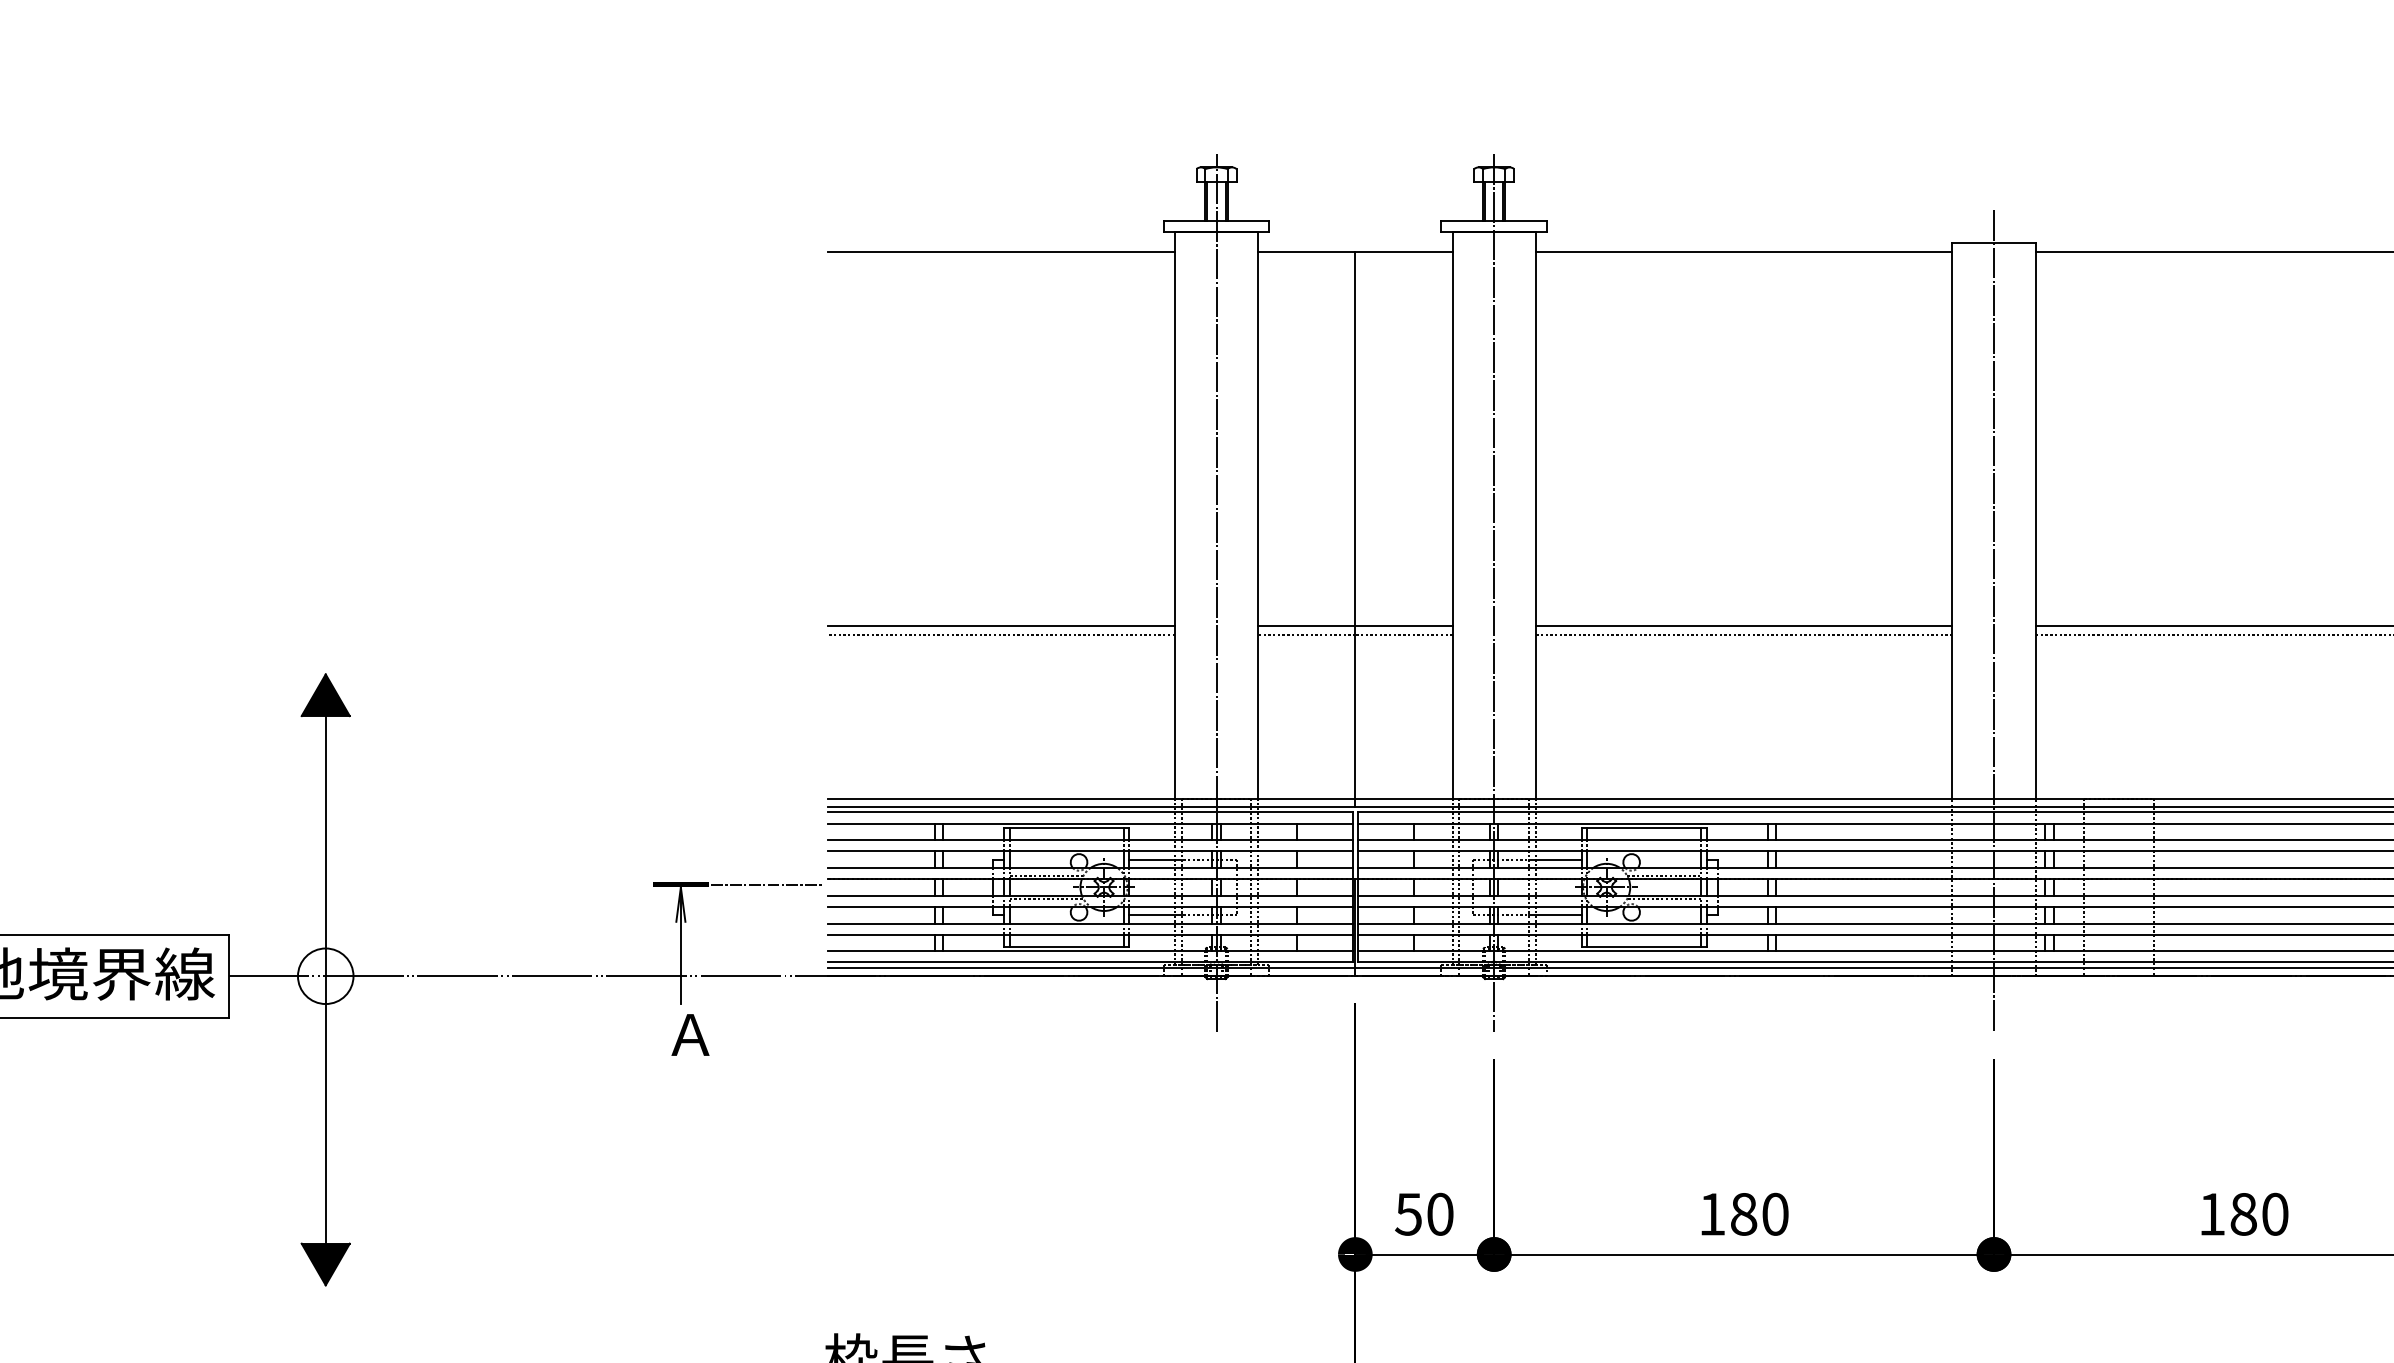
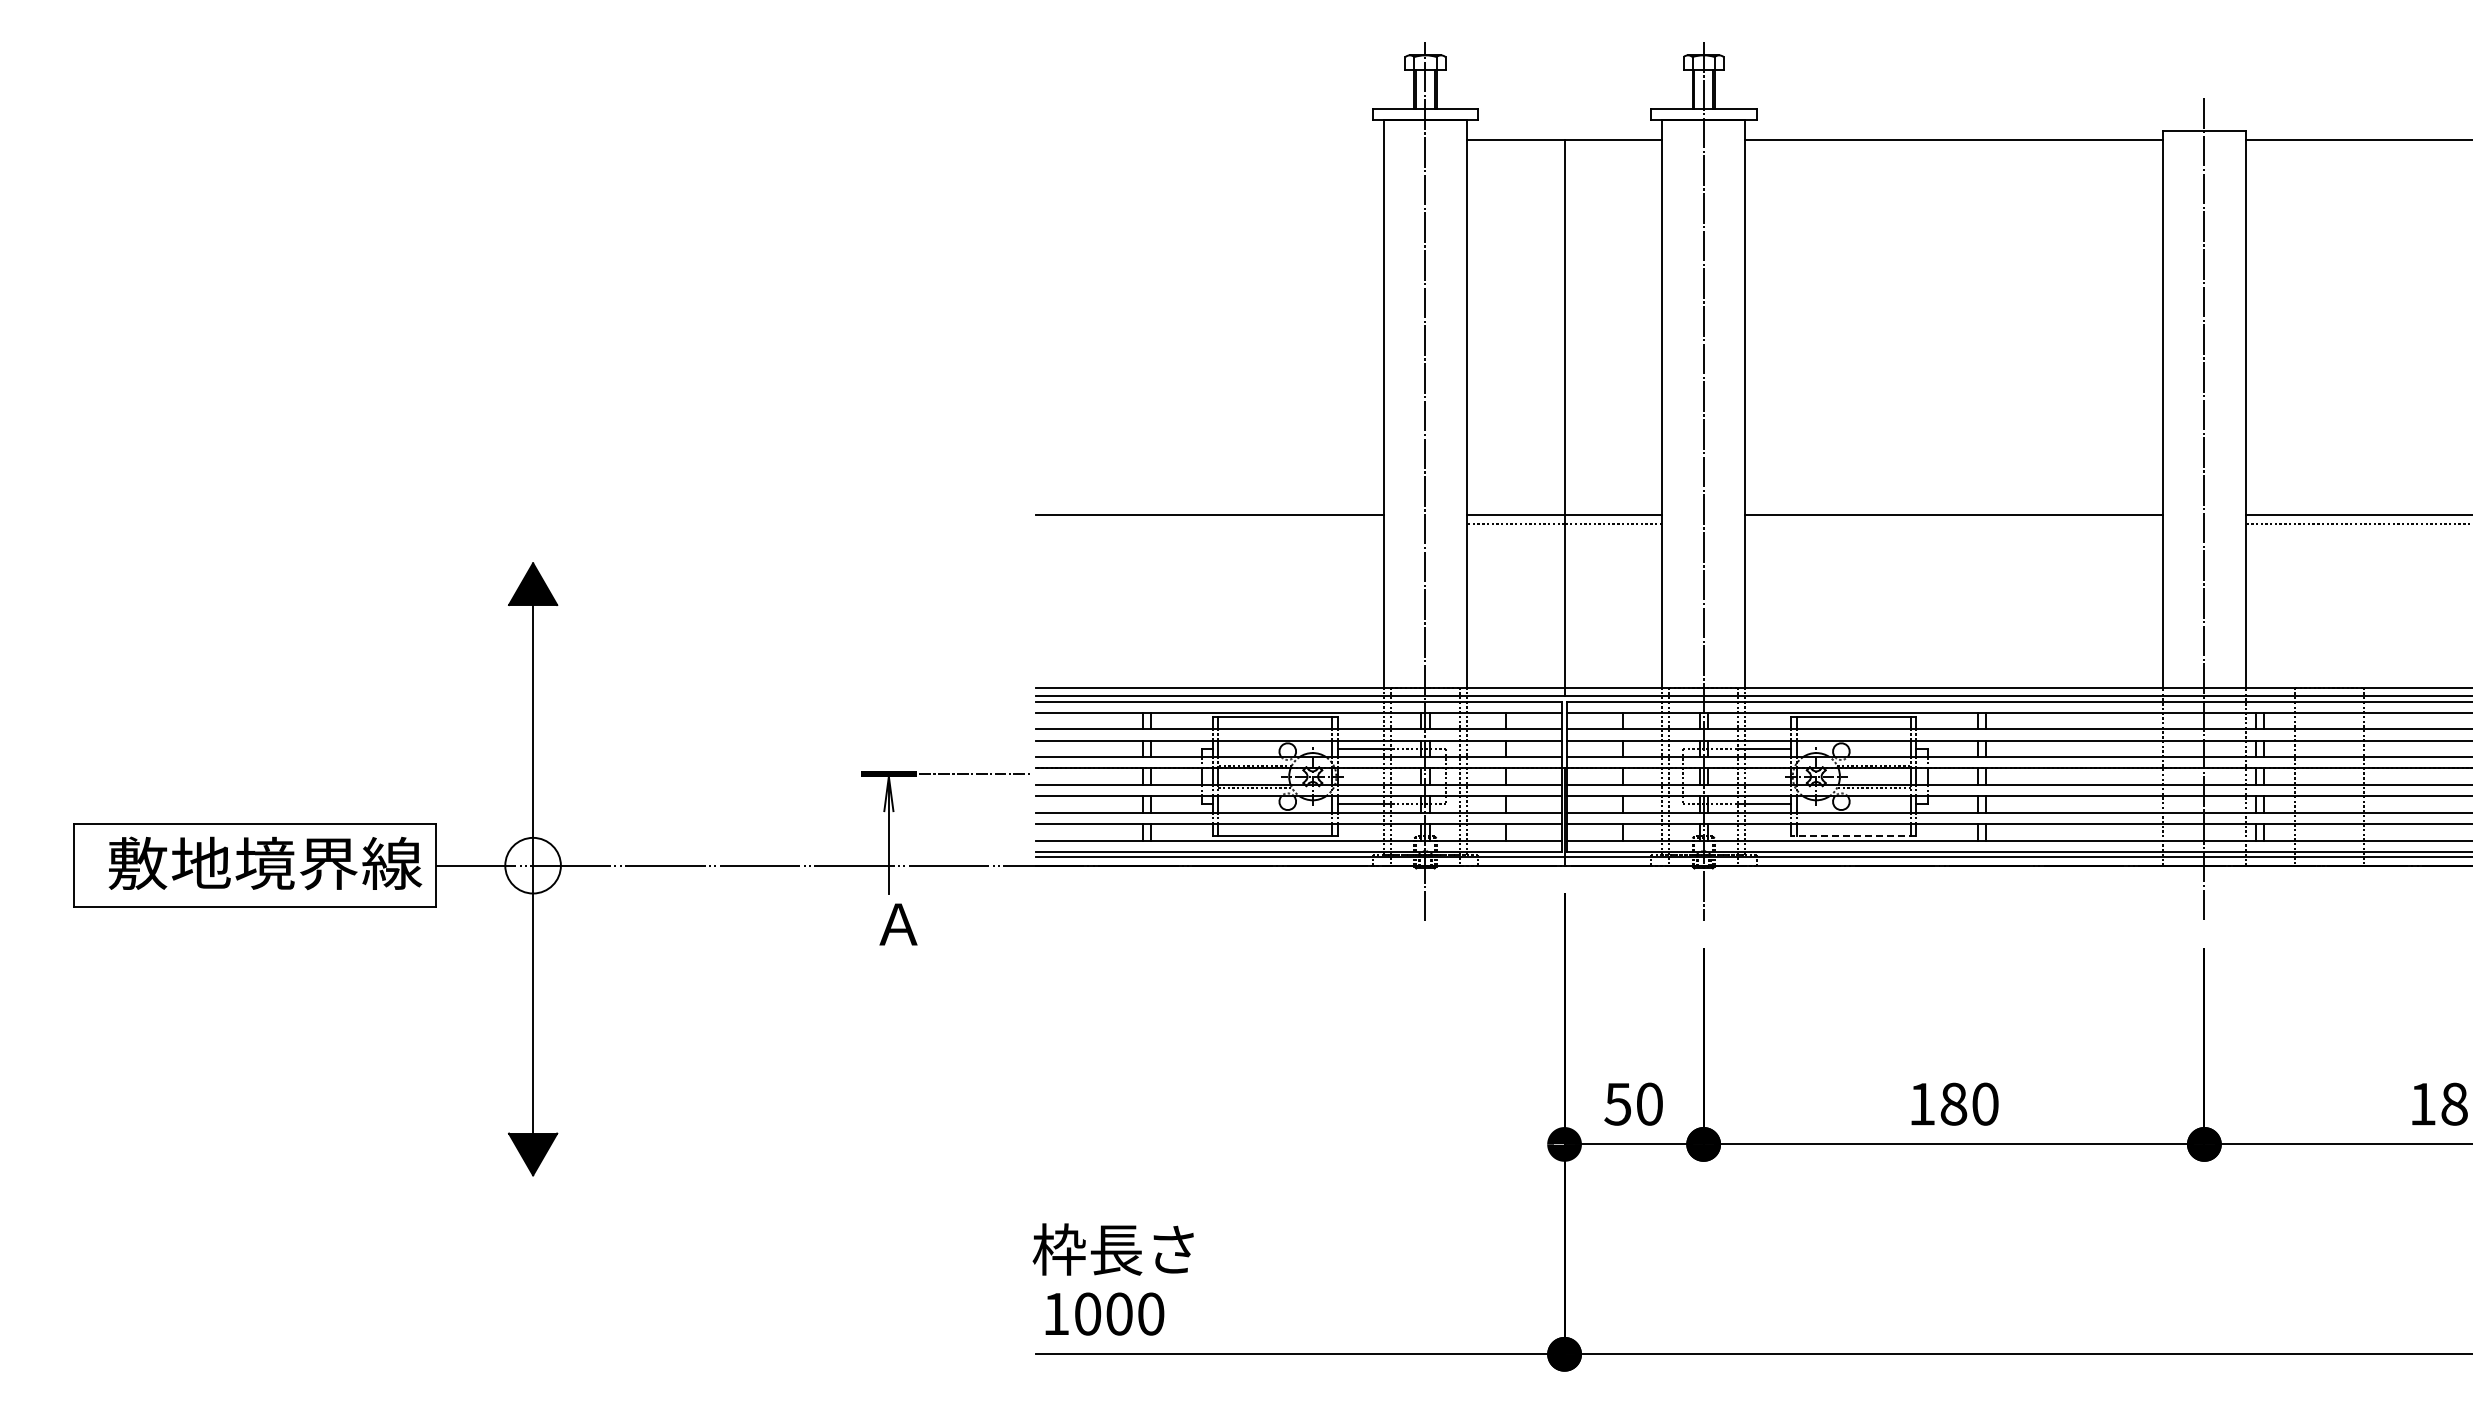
line: (1000, 251) -> (1209, 139), removed
line: (1000, 634) -> (1209, 523), removed
line: (1743, 634) -> (1953, 523), removed
line: (1643, 947) -> (1853, 836), solid -> dashed

